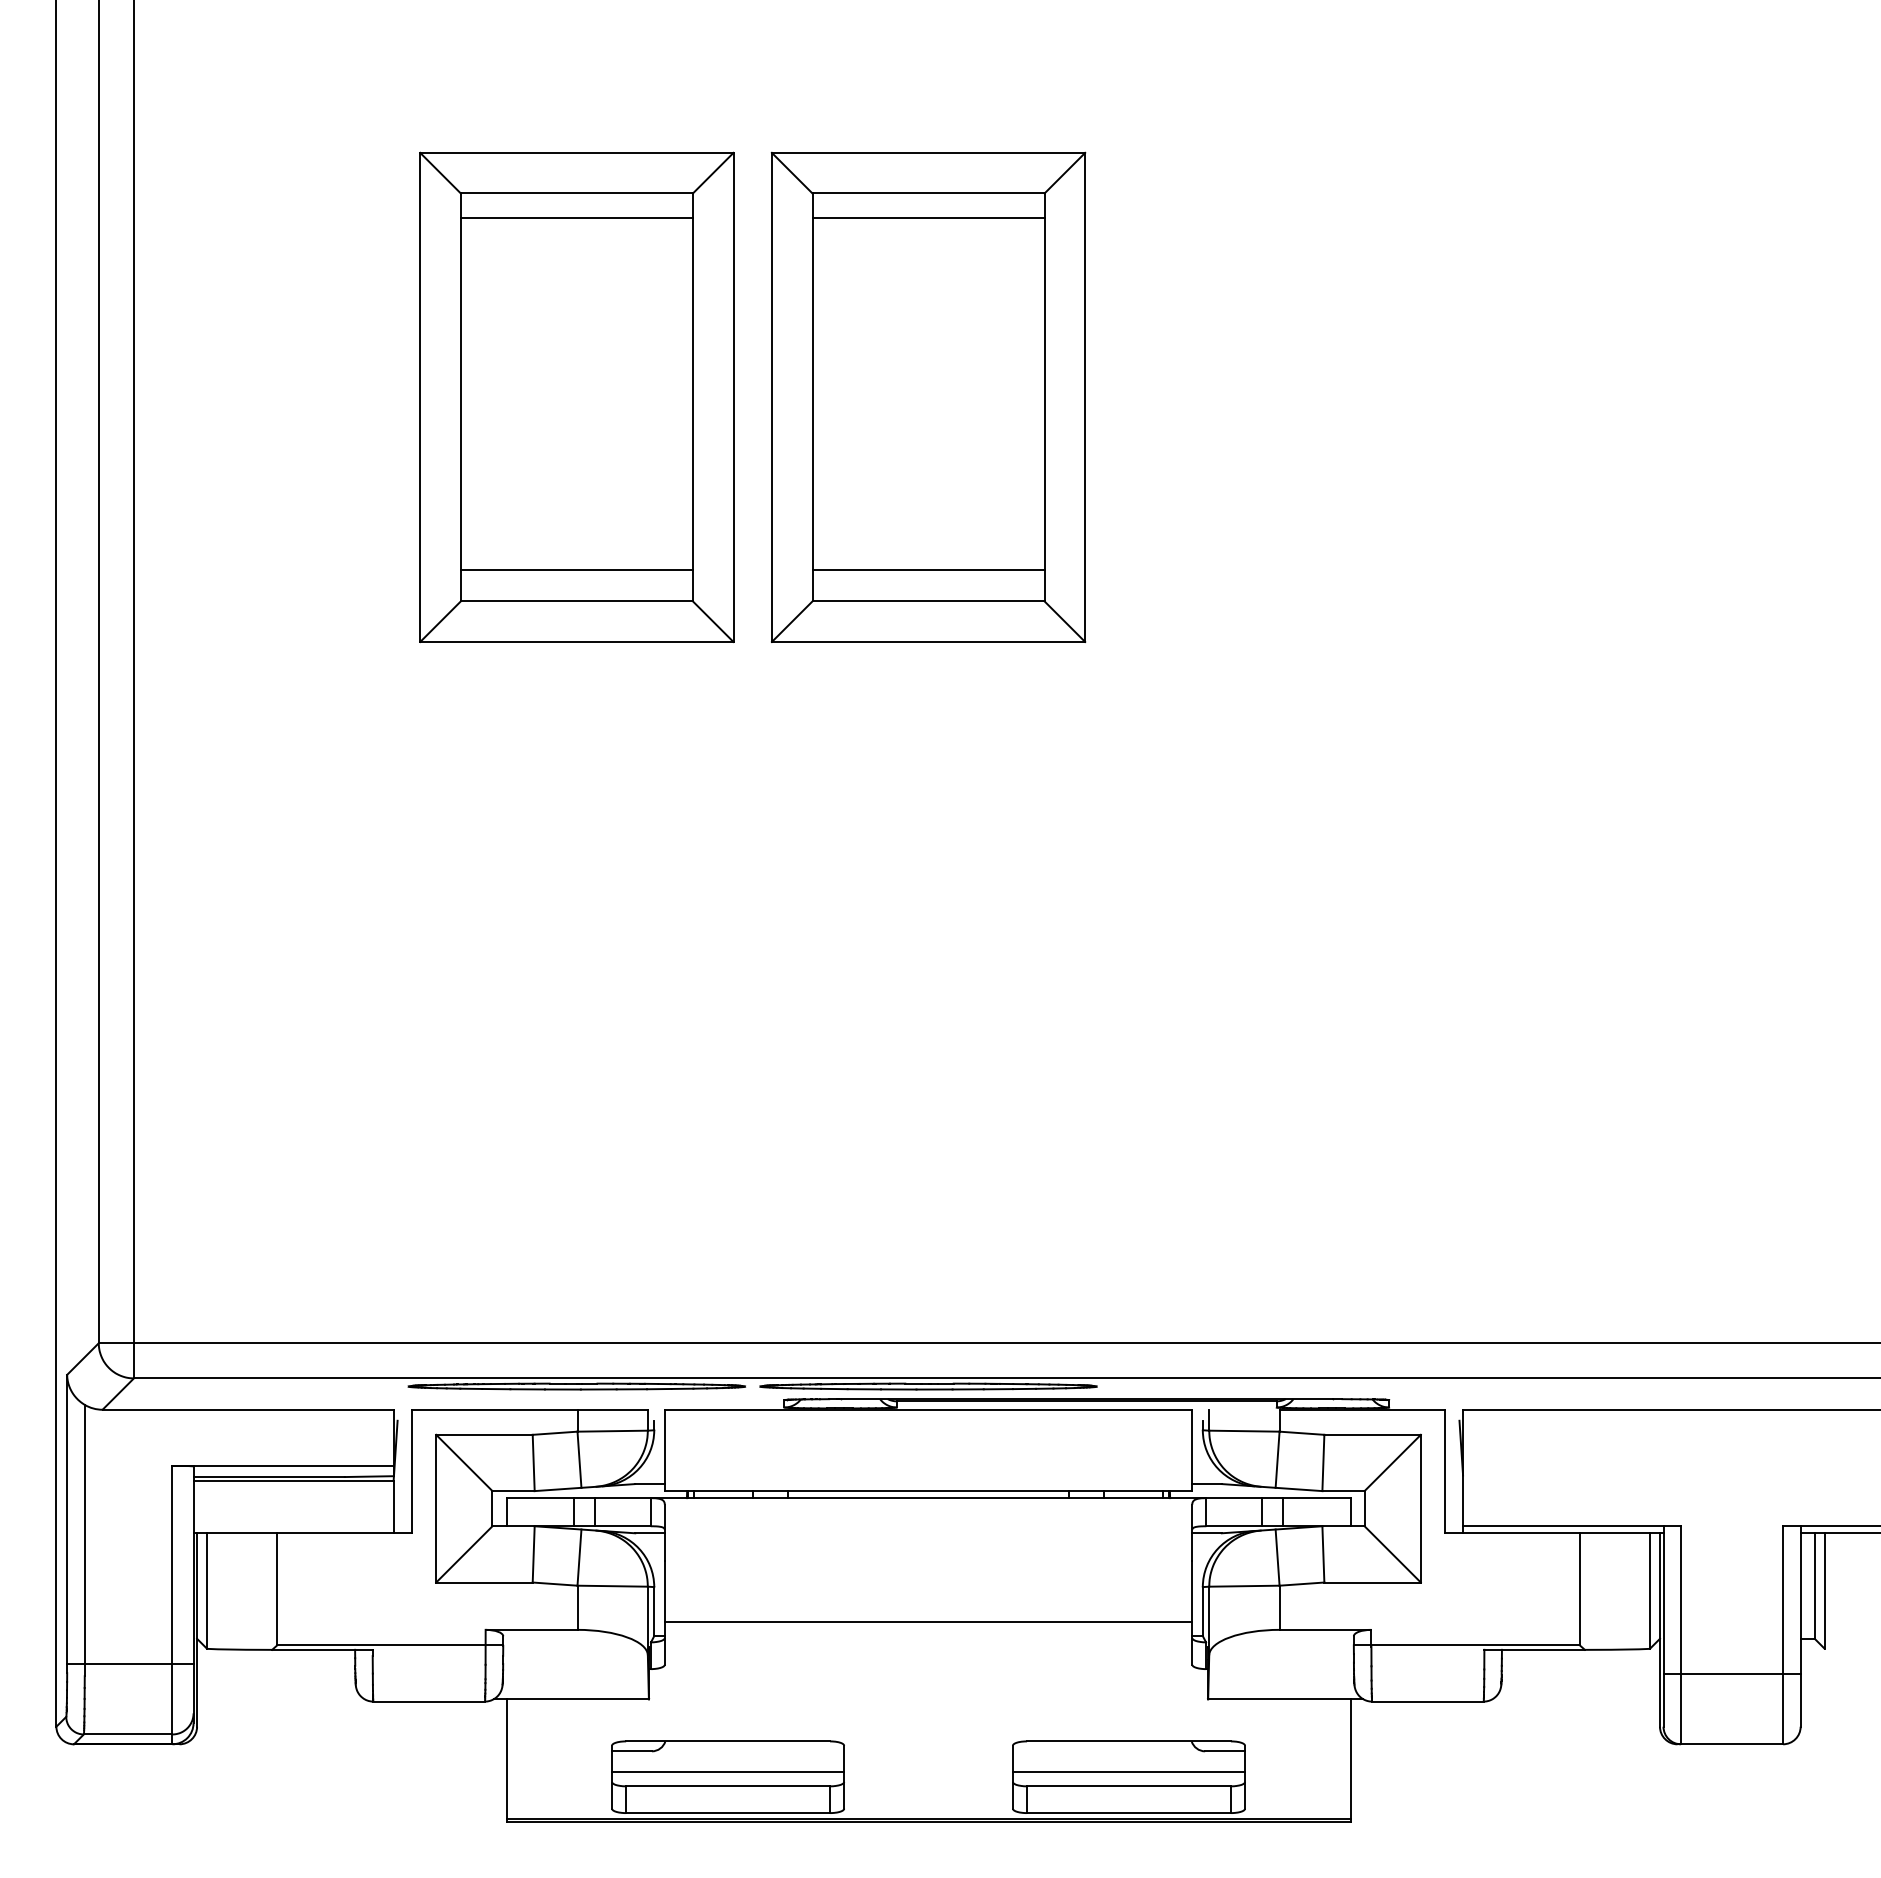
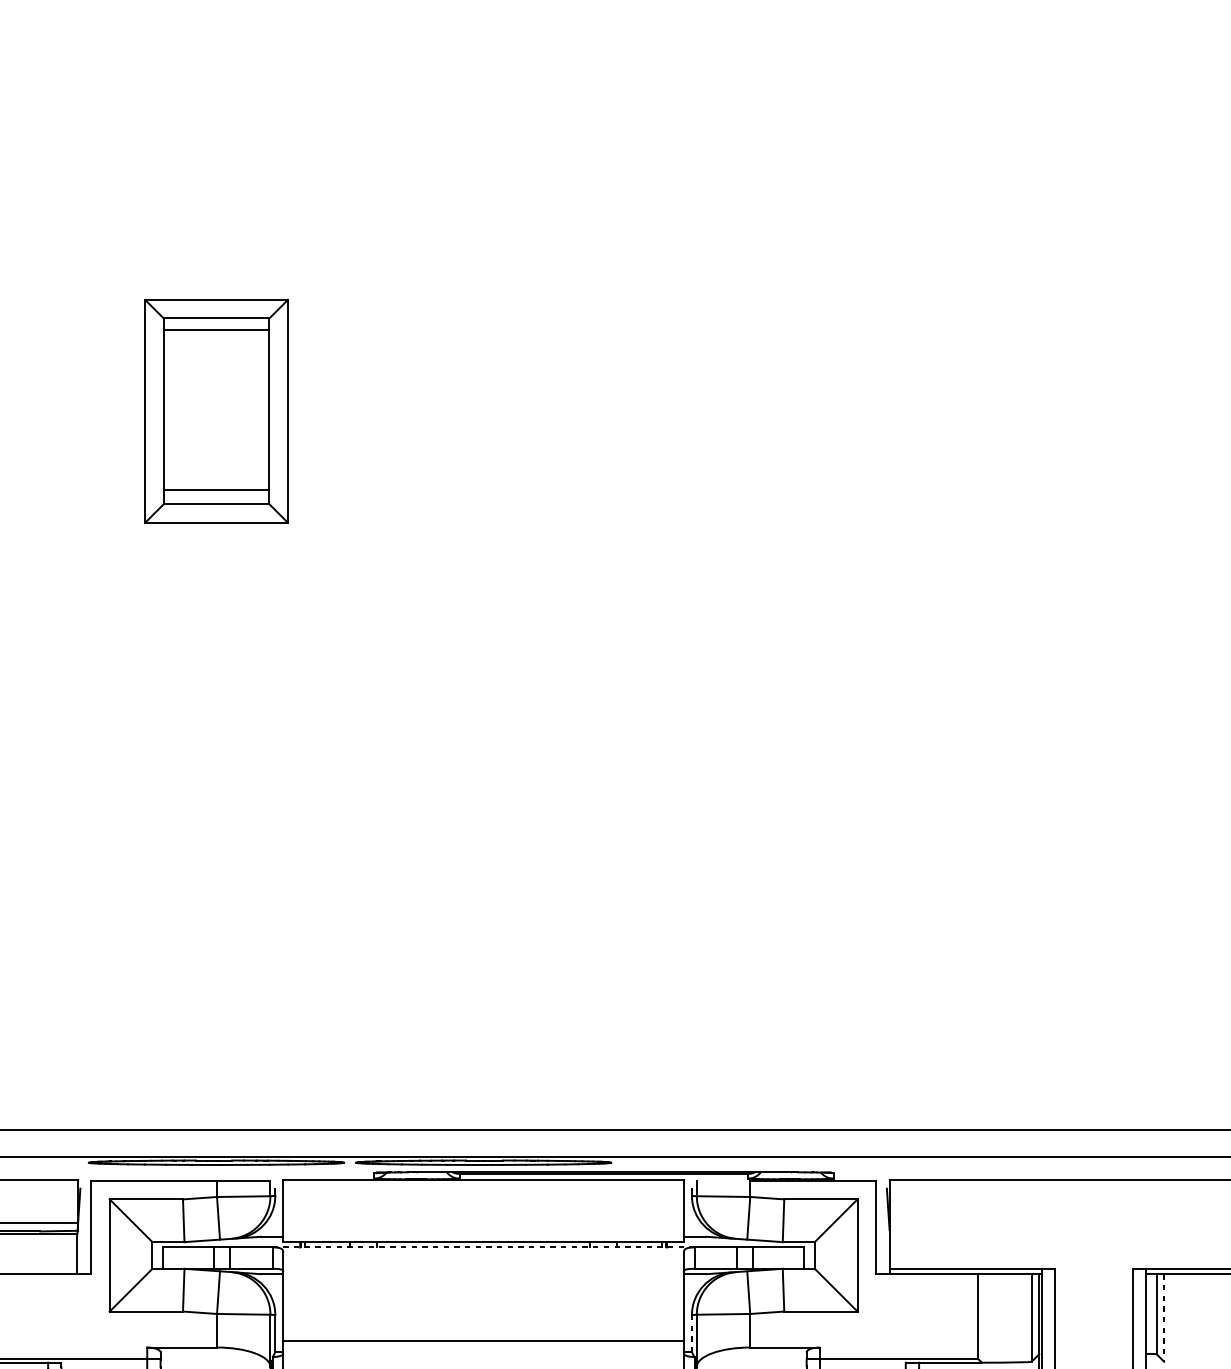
part: (576, 396) -> (216, 410), size x0.6
part: (928, 396) -> (483, 410), removed
line: (928, 1498) -> (483, 1247), solid -> dashed
line: (1824, 1590) -> (1164, 1317), solid -> dashed
line: (1202, 1611) -> (691, 1333), solid -> dashed

